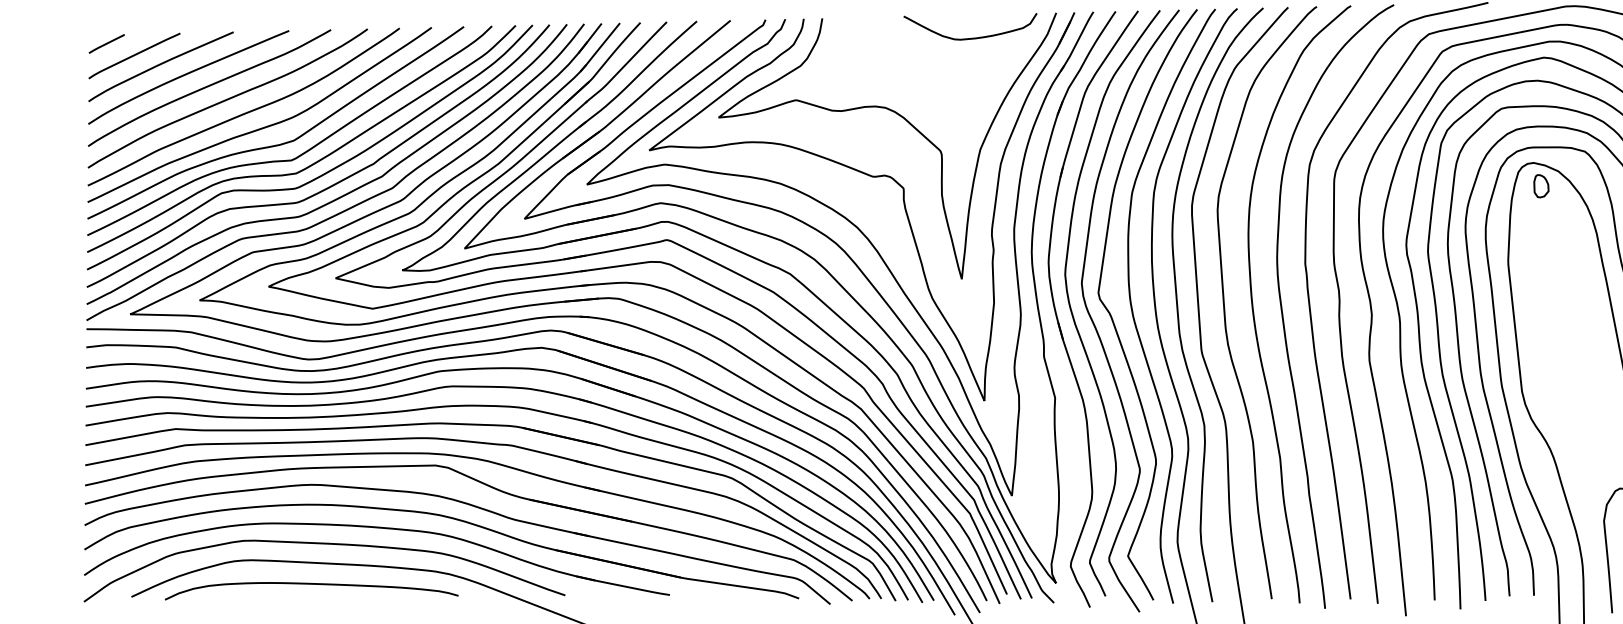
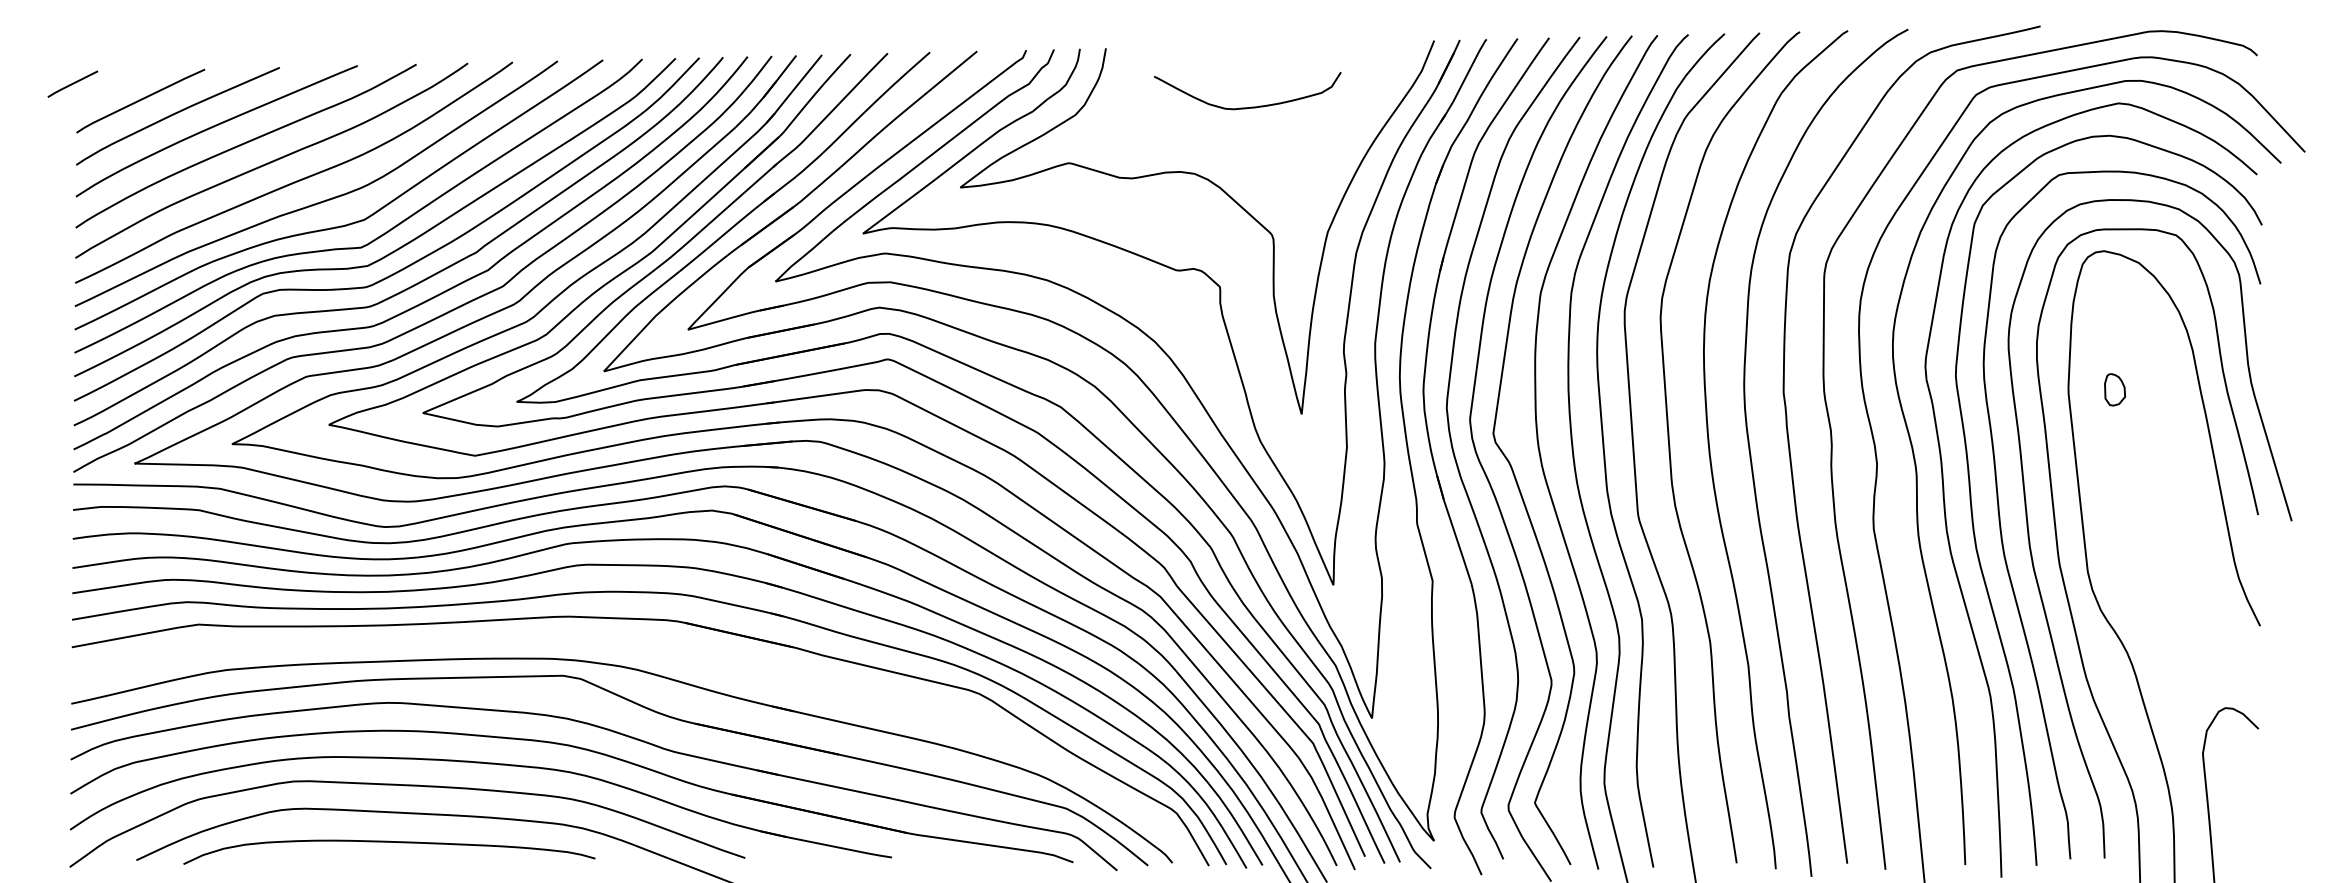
curve: (973, 37) -> (1251, 106), moved
line: (106, 43) -> (72, 83), moved
part: (1541, 185) -> (2114, 389), moved
part: (490, 444) -> (640, 646), removed

